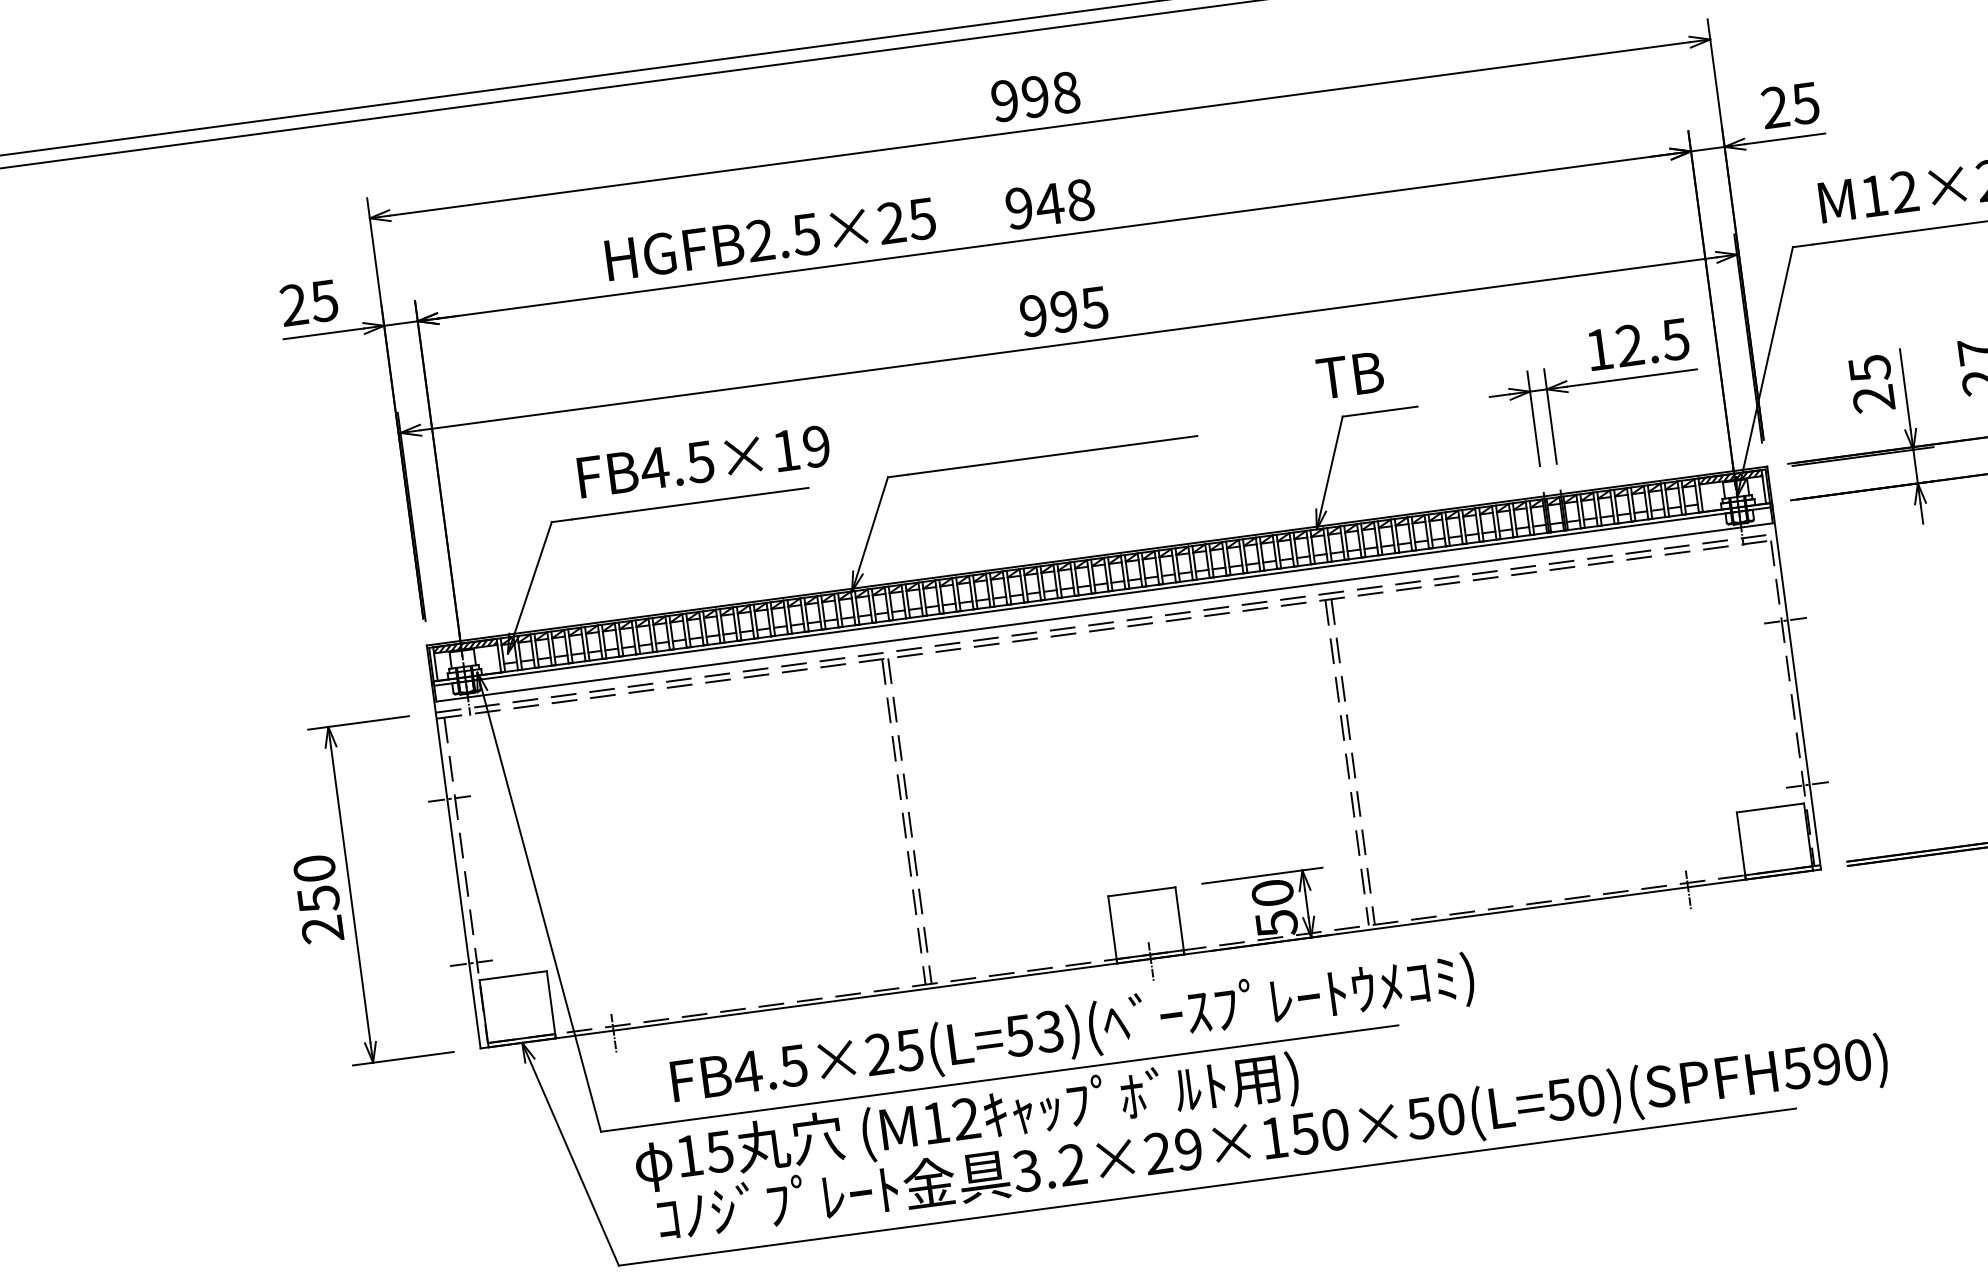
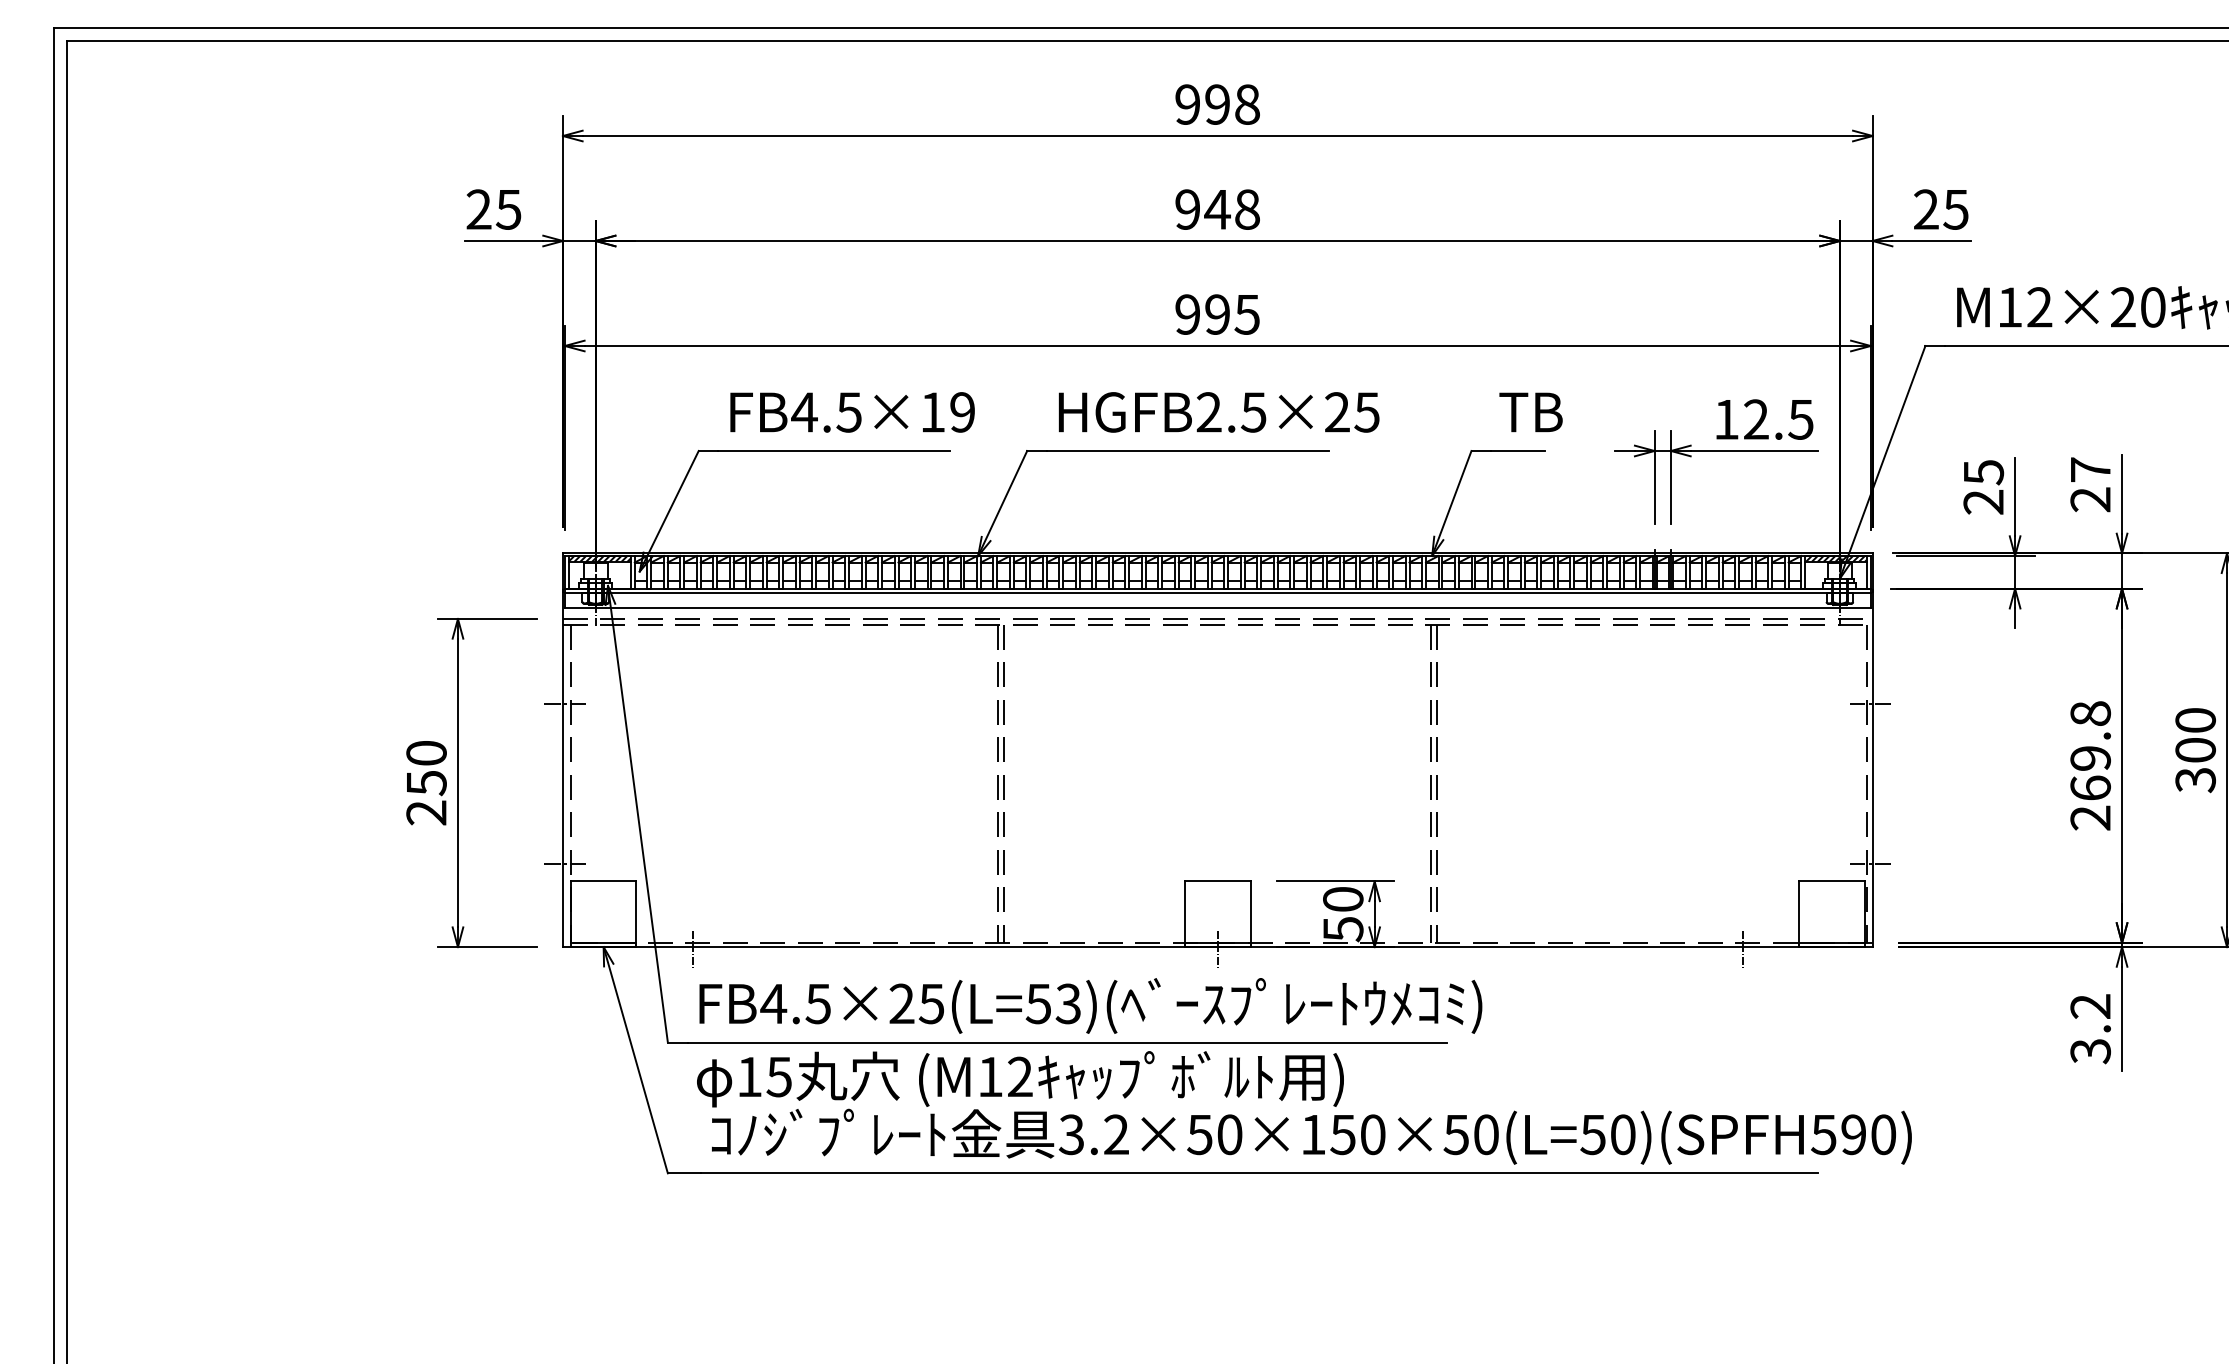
text: (770, 239) -> (1218, 412), moved
text: (1349, 375) -> (1530, 412), moved
text: (1072, 1030) -> (1090, 1005), moved
text: (1173, 1151) -> (1214, 1134), 3.2×29×150×50(L=50)(SPFH590) -> 3.2×50×150×50(L=50)(SPFH590)

